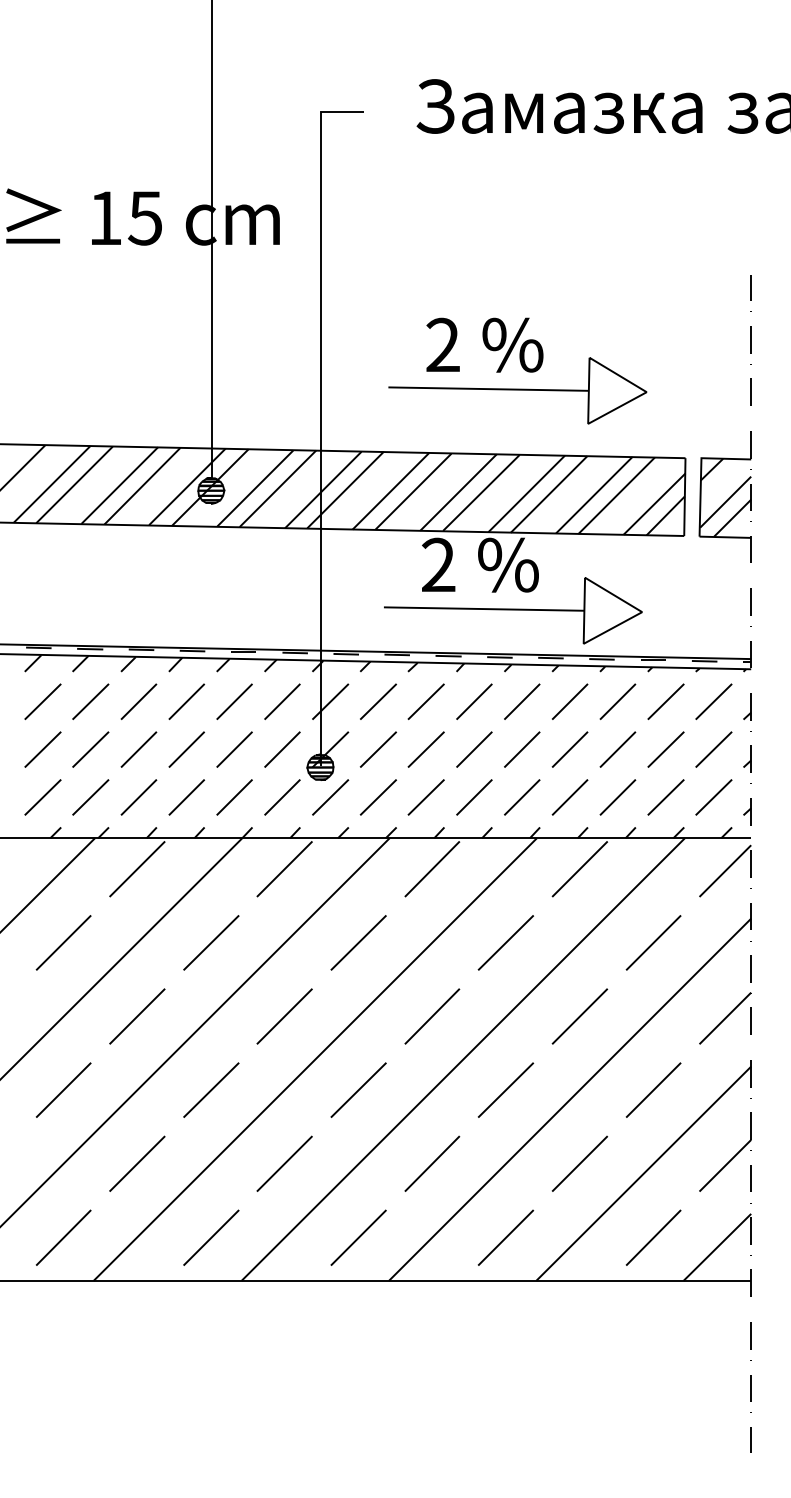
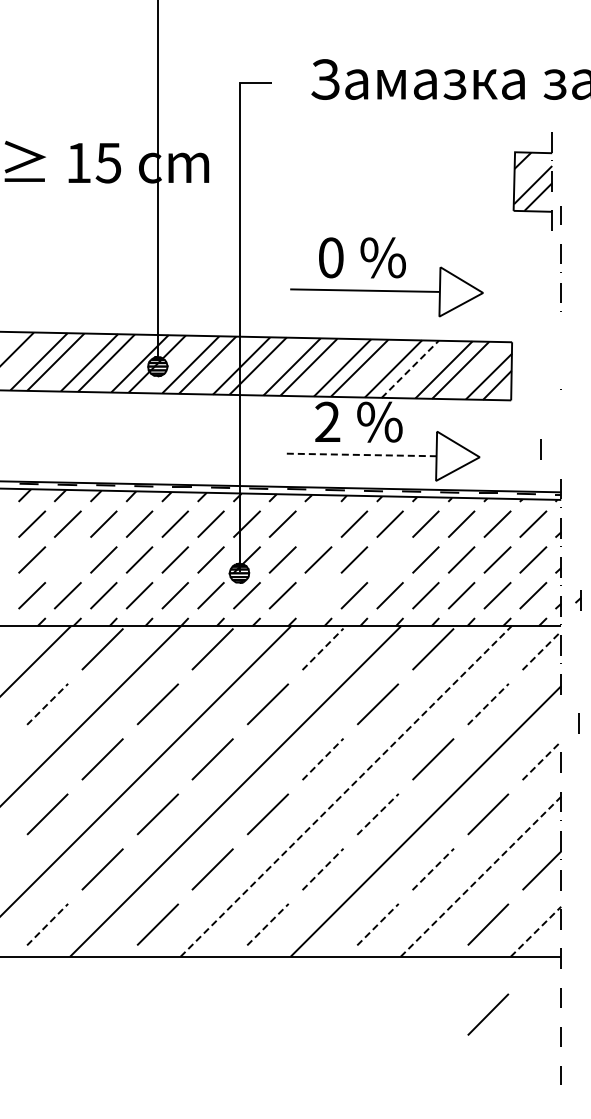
text: (442, 344) -> (330, 257), 2 -> 0
line: (549, 494) -> (410, 369), solid -> dashed
part: (724, 497) -> (532, 181), moved
line: (750, 601) -> (540, 449), moved
line: (483, 608) -> (361, 454), solid -> dashed
line: (426, 700) -> (318, 523), removed
line: (90, 749) -> (67, 559), removed
line: (521, 749) -> (389, 559), removed
line: (426, 797) -> (318, 595), removed
part: (774, 803) -> (578, 600), added
line: (432, 868) -> (323, 648), solid -> dashed
line: (726, 870) -> (542, 650), solid -> dashed
line: (63, 943) -> (47, 704), solid -> dashed
line: (653, 943) -> (488, 704), solid -> dashed
line: (750, 968) -> (578, 723), moved
line: (432, 1015) -> (323, 758), solid -> dashed
line: (726, 1018) -> (542, 760), solid -> dashed
line: (463, 1059) -> (346, 791), solid -> dashed
line: (506, 1090) -> (378, 814), solid -> dashed
line: (432, 1163) -> (323, 869), solid -> dashed
line: (580, 1163) -> (433, 869), solid -> dashed
line: (644, 1173) -> (481, 876), solid -> dashed
line: (63, 1237) -> (47, 924), solid -> dashed
line: (359, 1237) -> (268, 924), solid -> dashed
line: (506, 1237) -> (378, 924), solid -> dashed
line: (716, 1246) -> (535, 931), solid -> dashed
line: (653, 1358) -> (488, 1014), added

